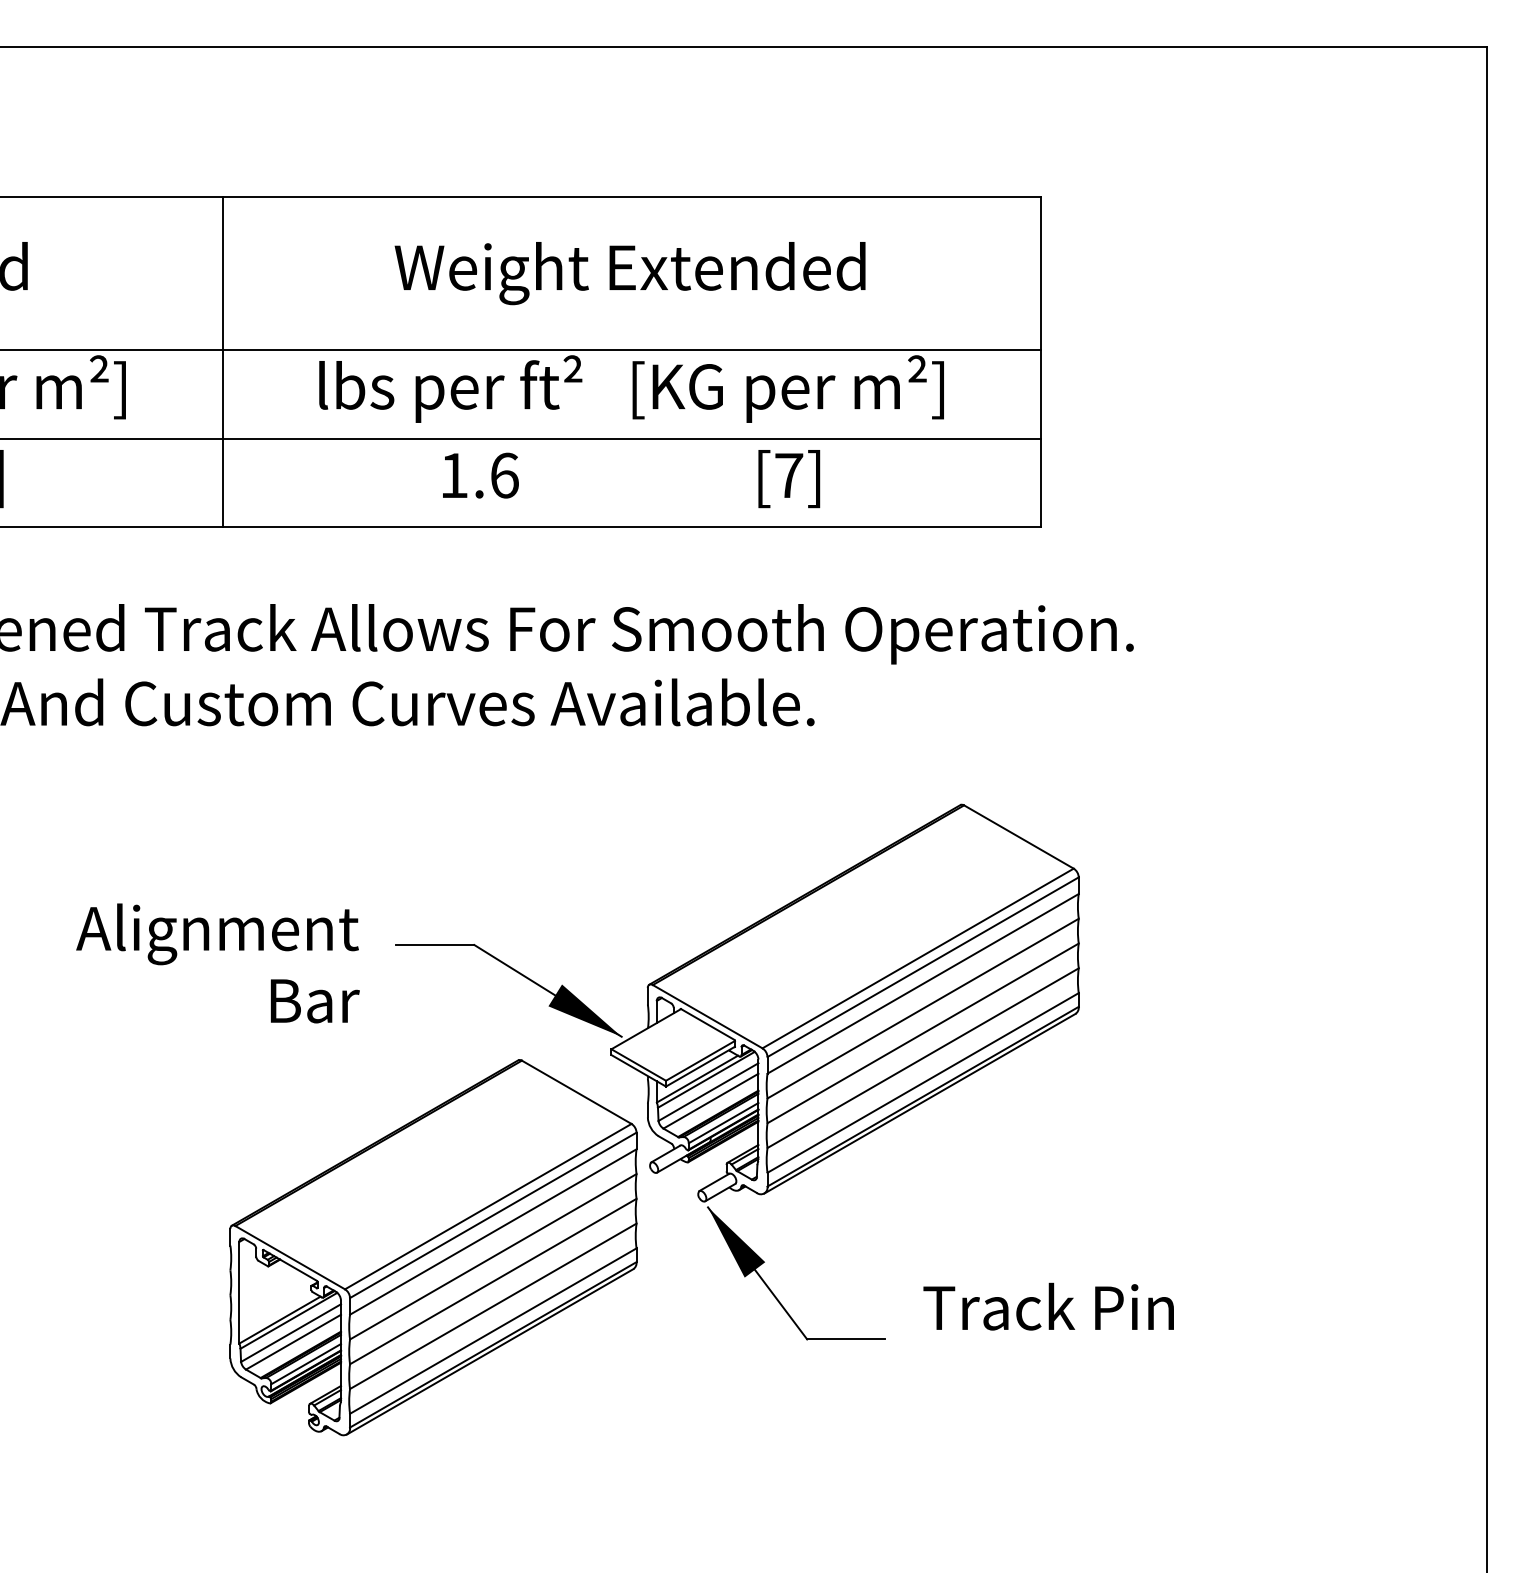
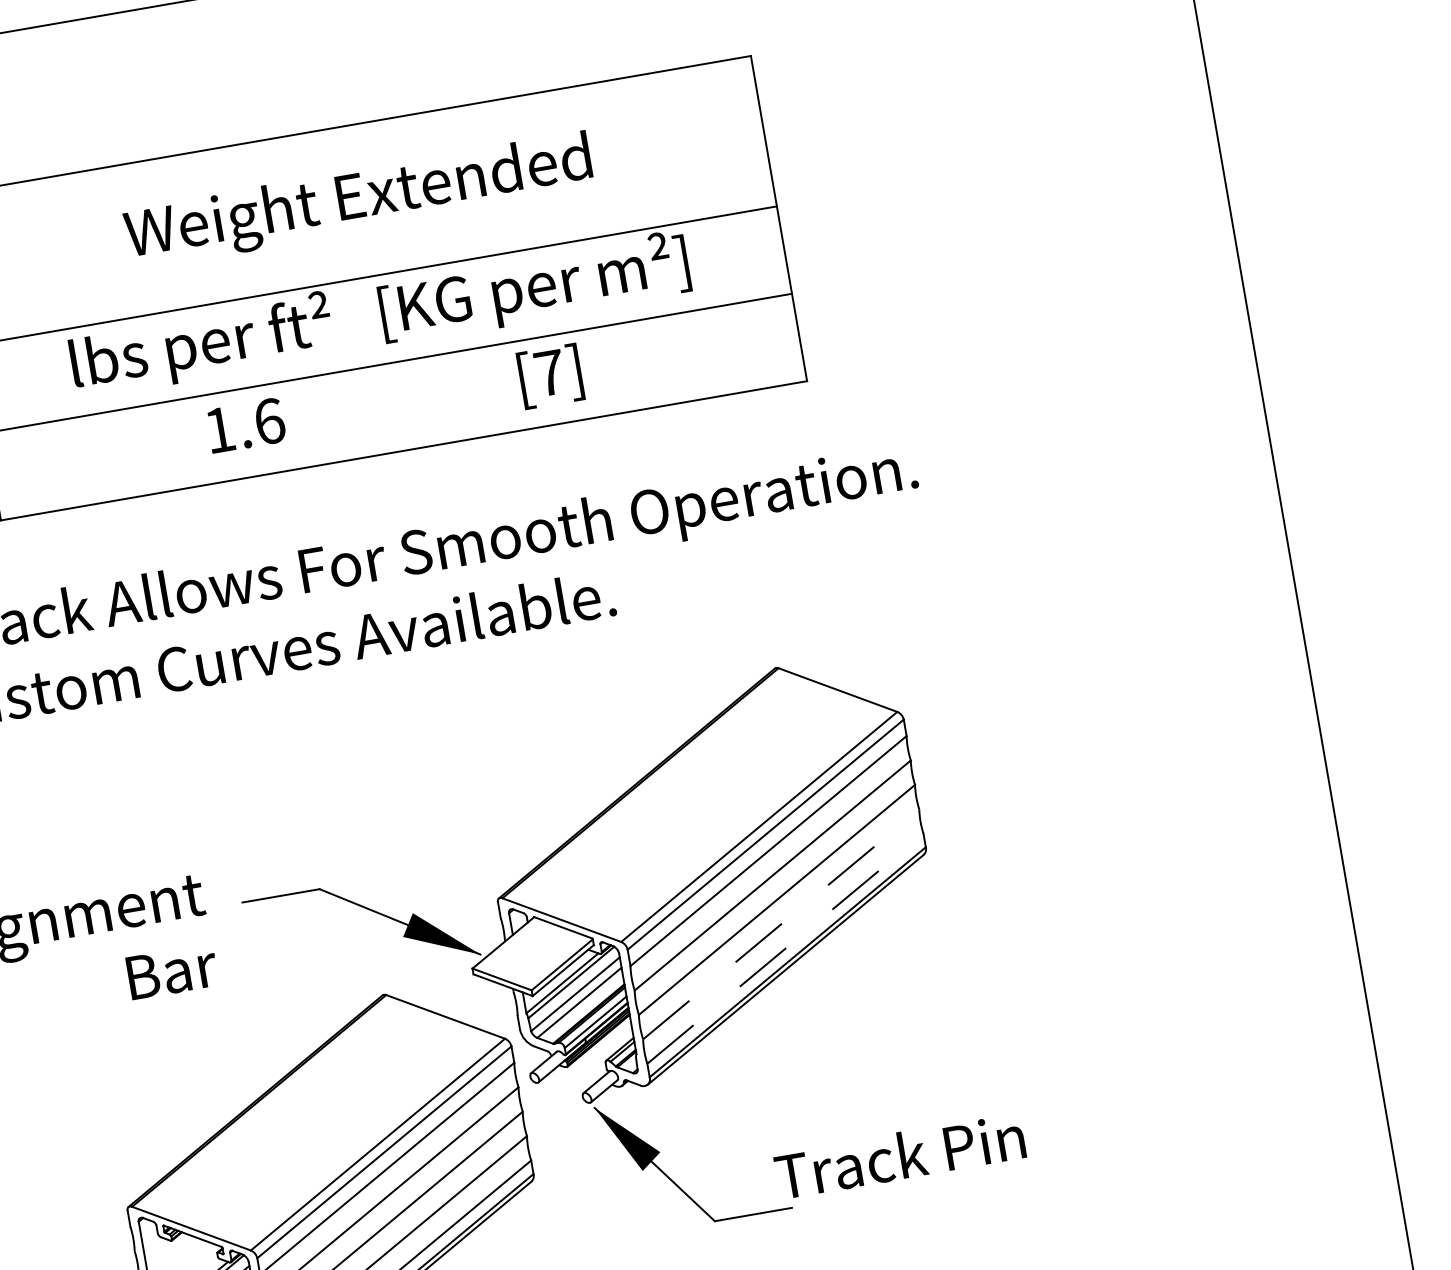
line: (923, 1058) -> (781, 924), solid -> dashed
line: (923, 1082) -> (785, 948), solid -> dashed
text: (1048, 1306) -> (899, 1155), moved

